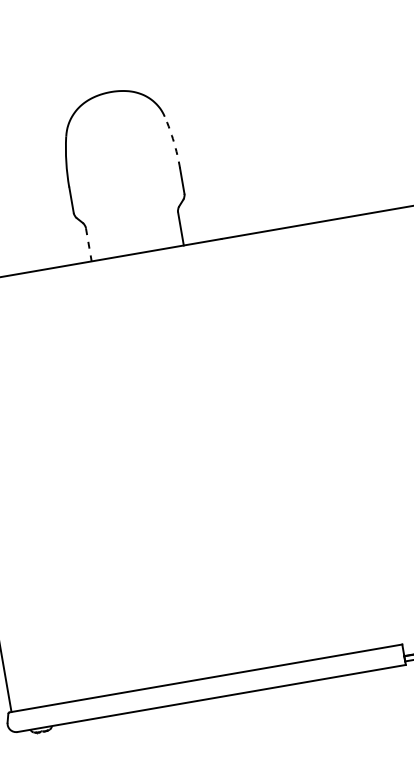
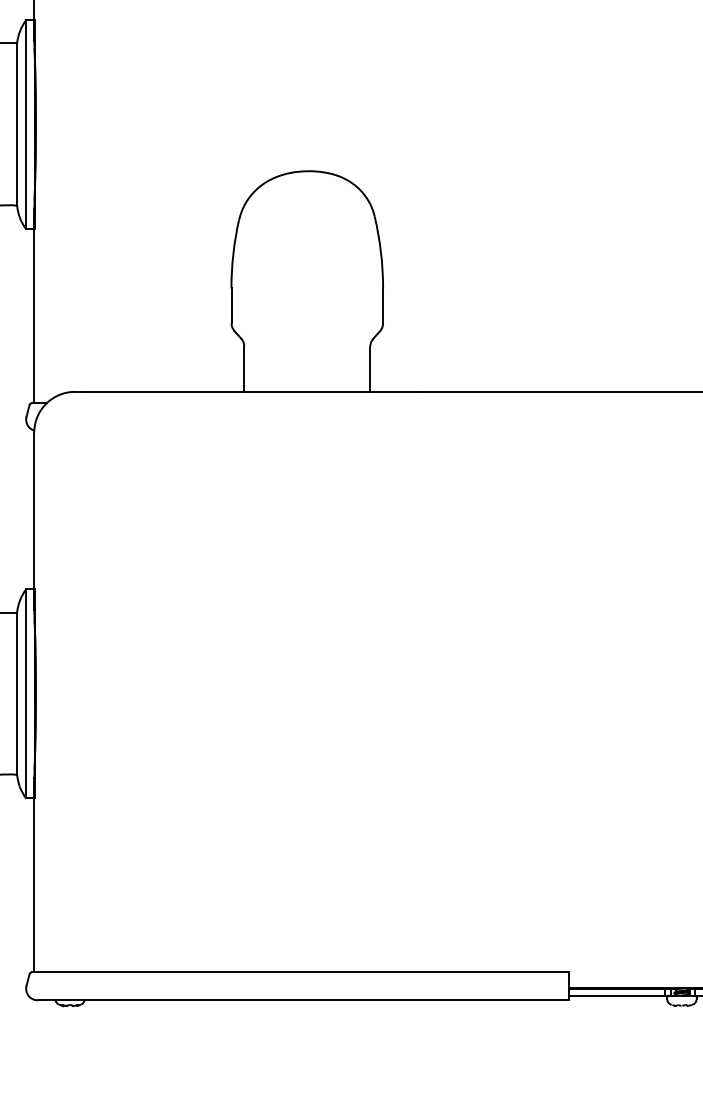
arc: (173, 142) -> (380, 252), dashed -> solid
line: (89, 245) -> (244, 369), dashed -> solid

